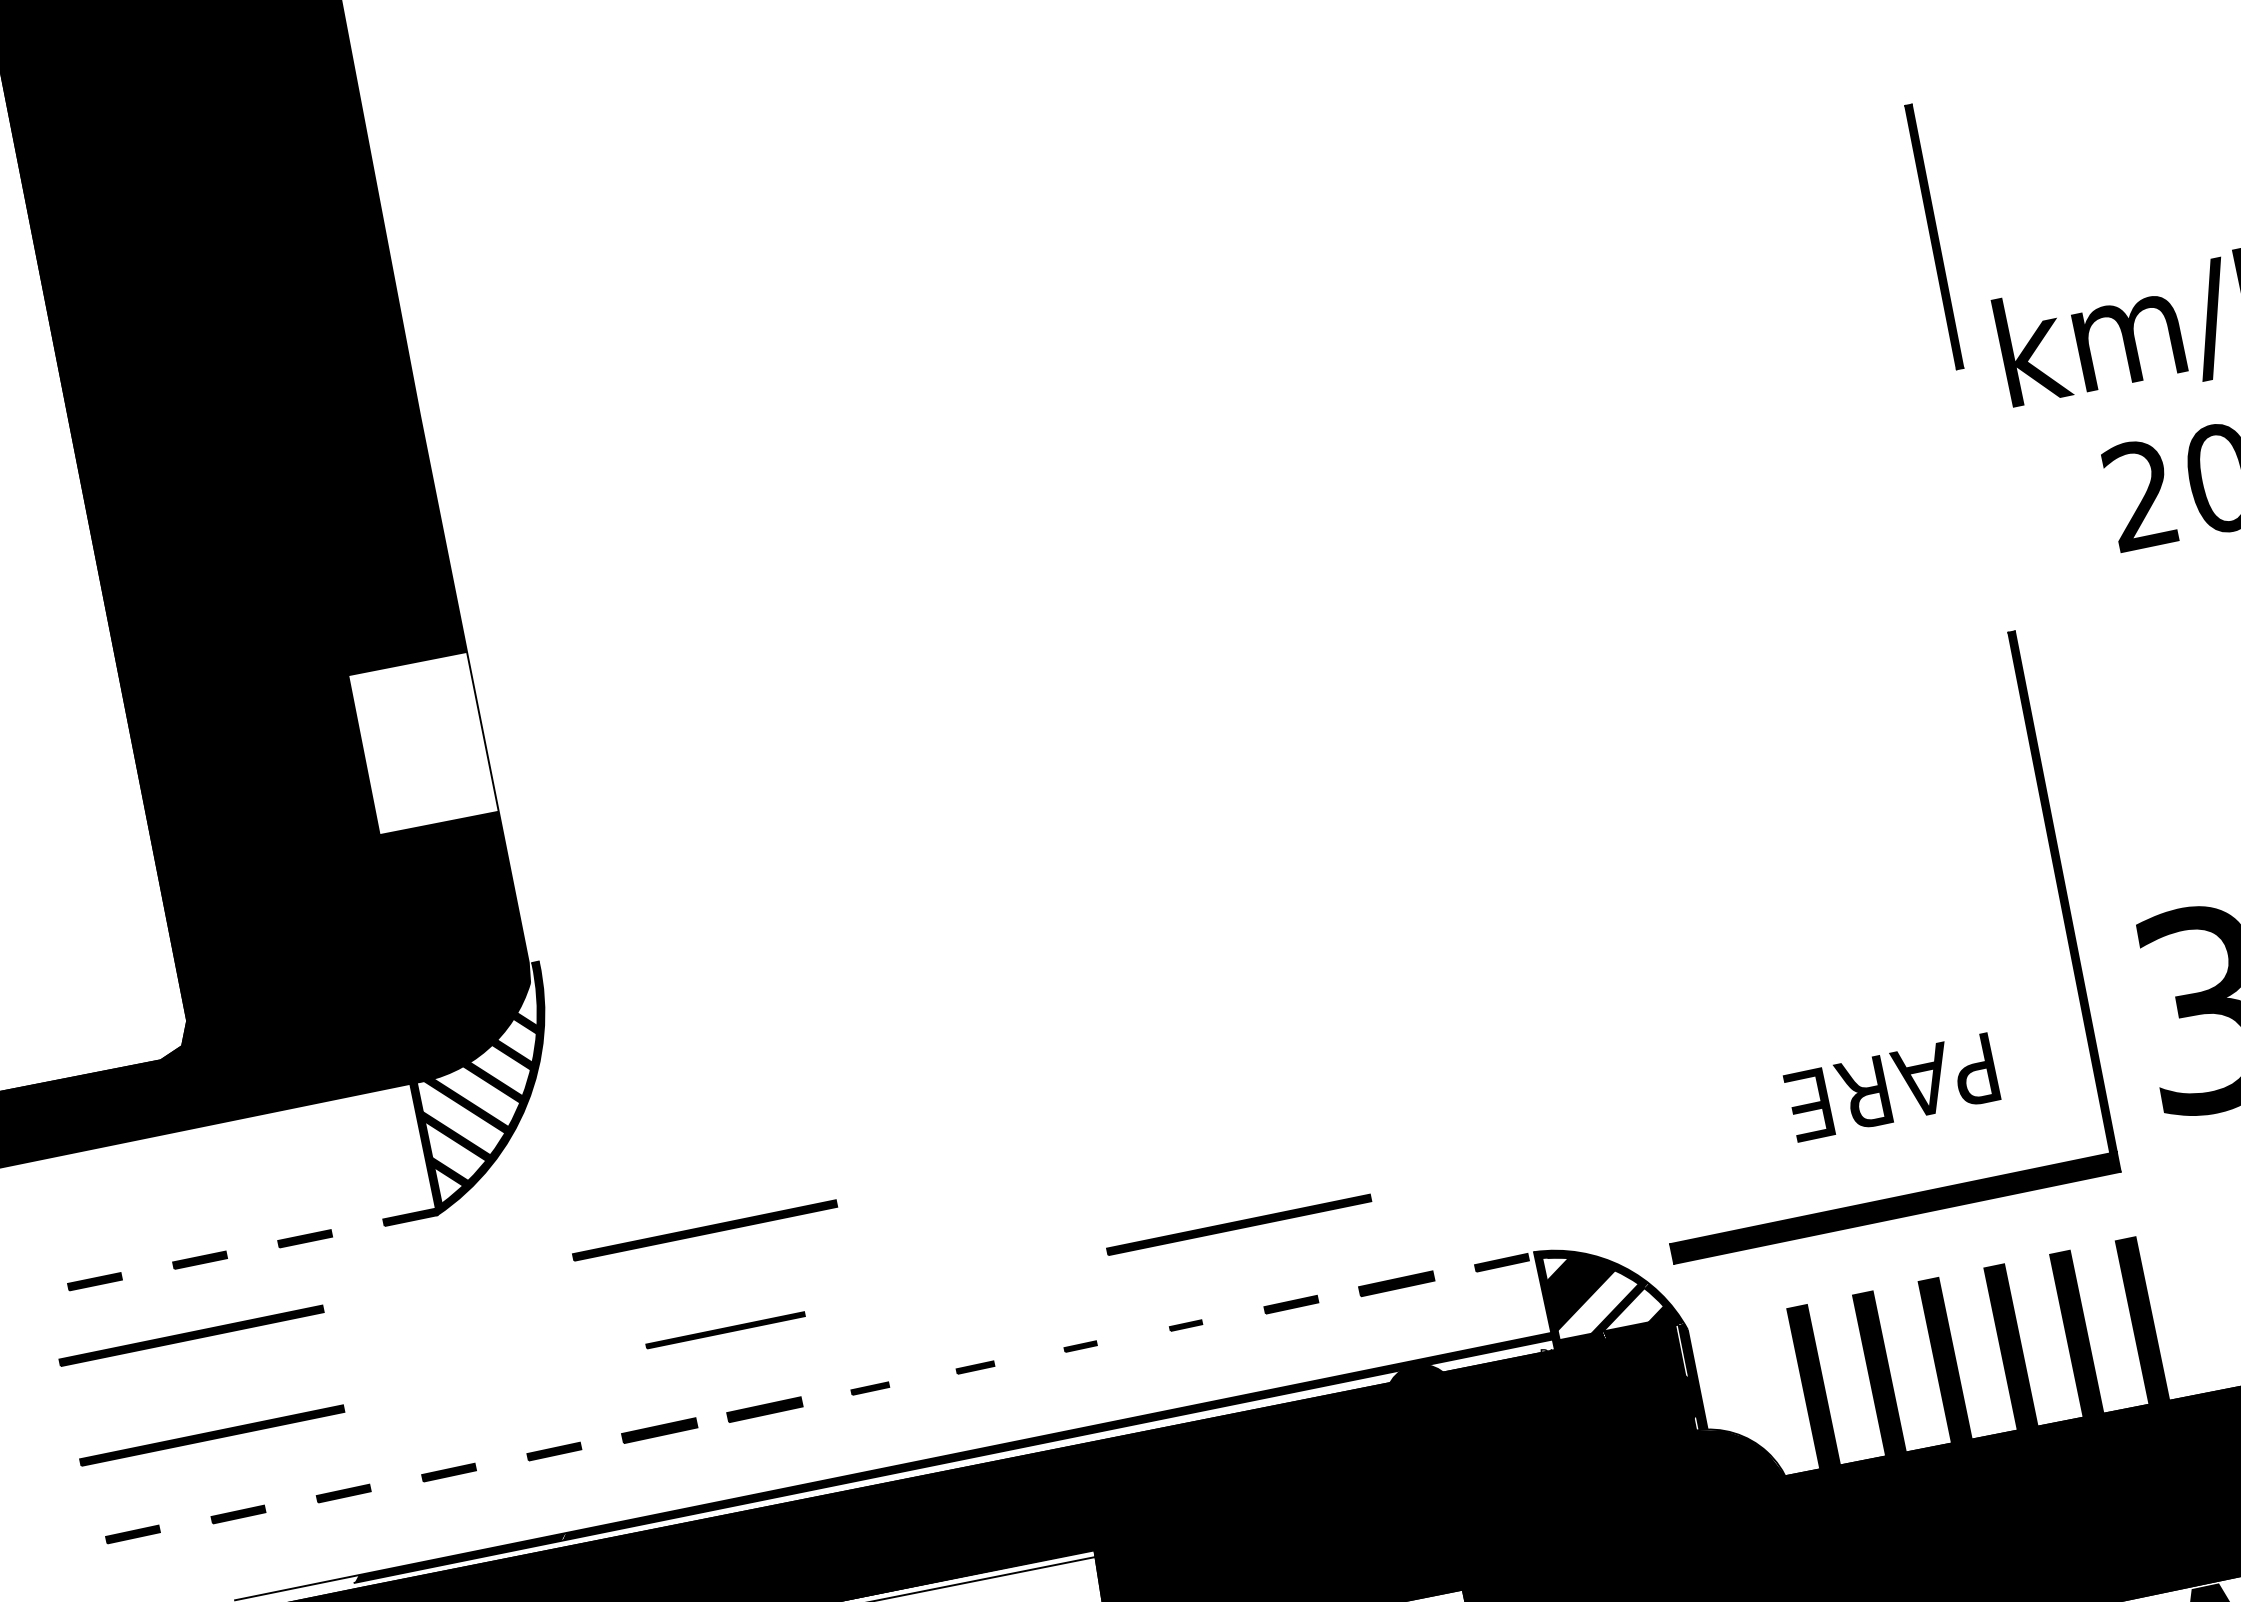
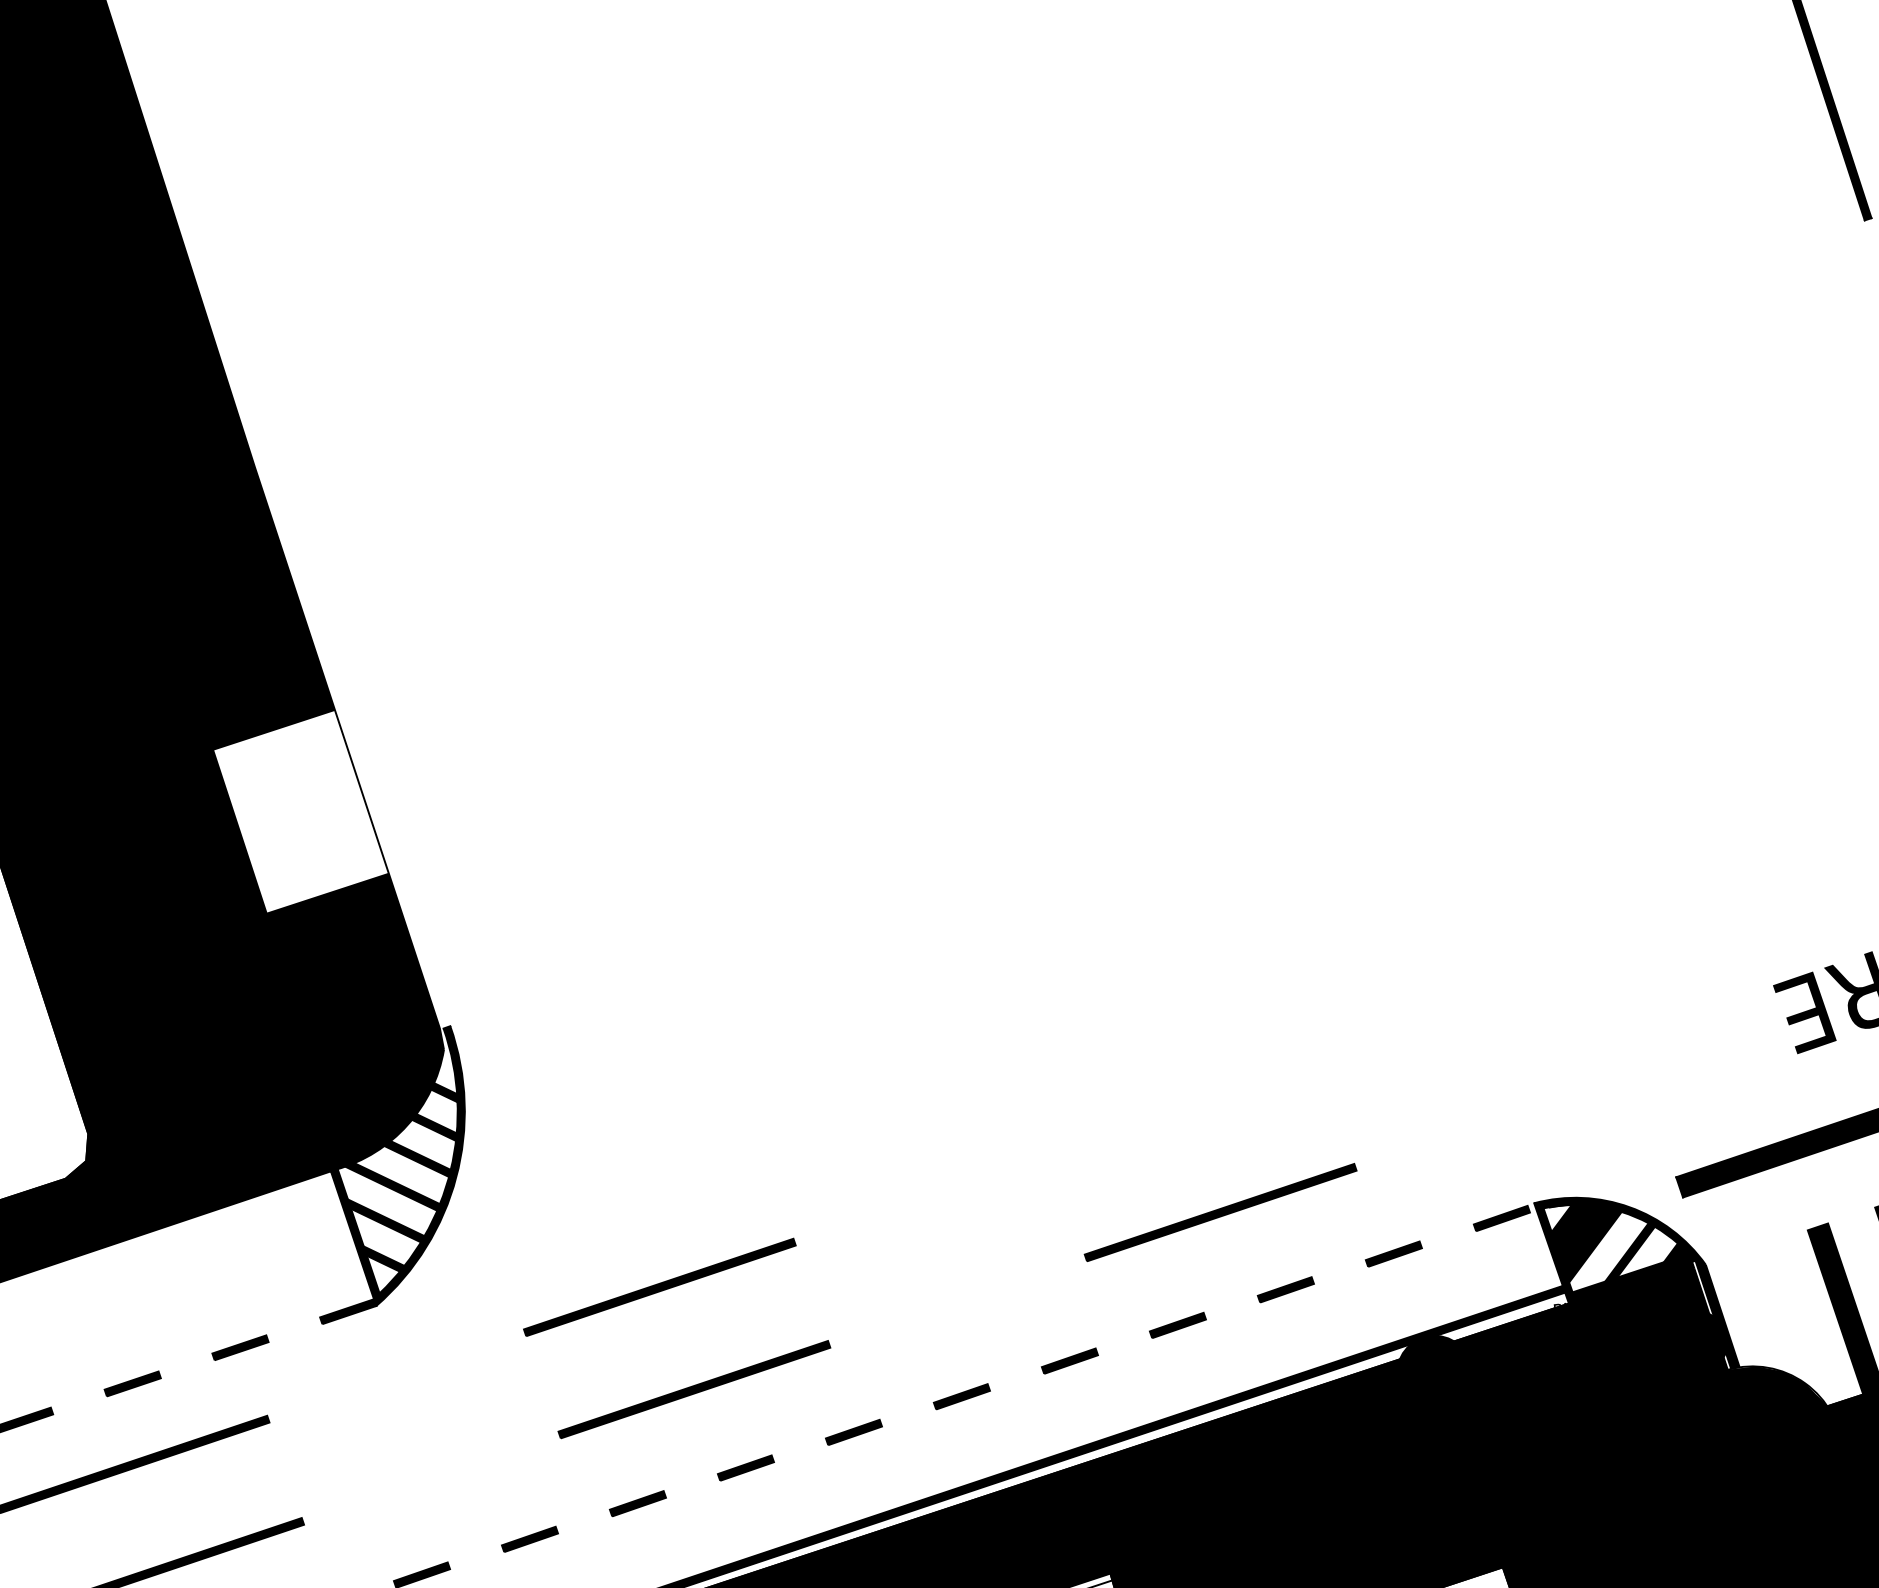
part: (1396, 1283) -> (1393, 1253), size x0.71
part: (1185, 1325) -> (1177, 1325), size x1.67
part: (725, 1330) -> (694, 1389), size x1.67
part: (1080, 1346) -> (1069, 1360), size x1.67
part: (975, 1367) -> (961, 1396), size x1.43
part: (870, 1388) -> (854, 1432), size x1.43
part: (764, 1409) -> (745, 1467), size x0.71
part: (659, 1430) -> (637, 1503), size x0.71

